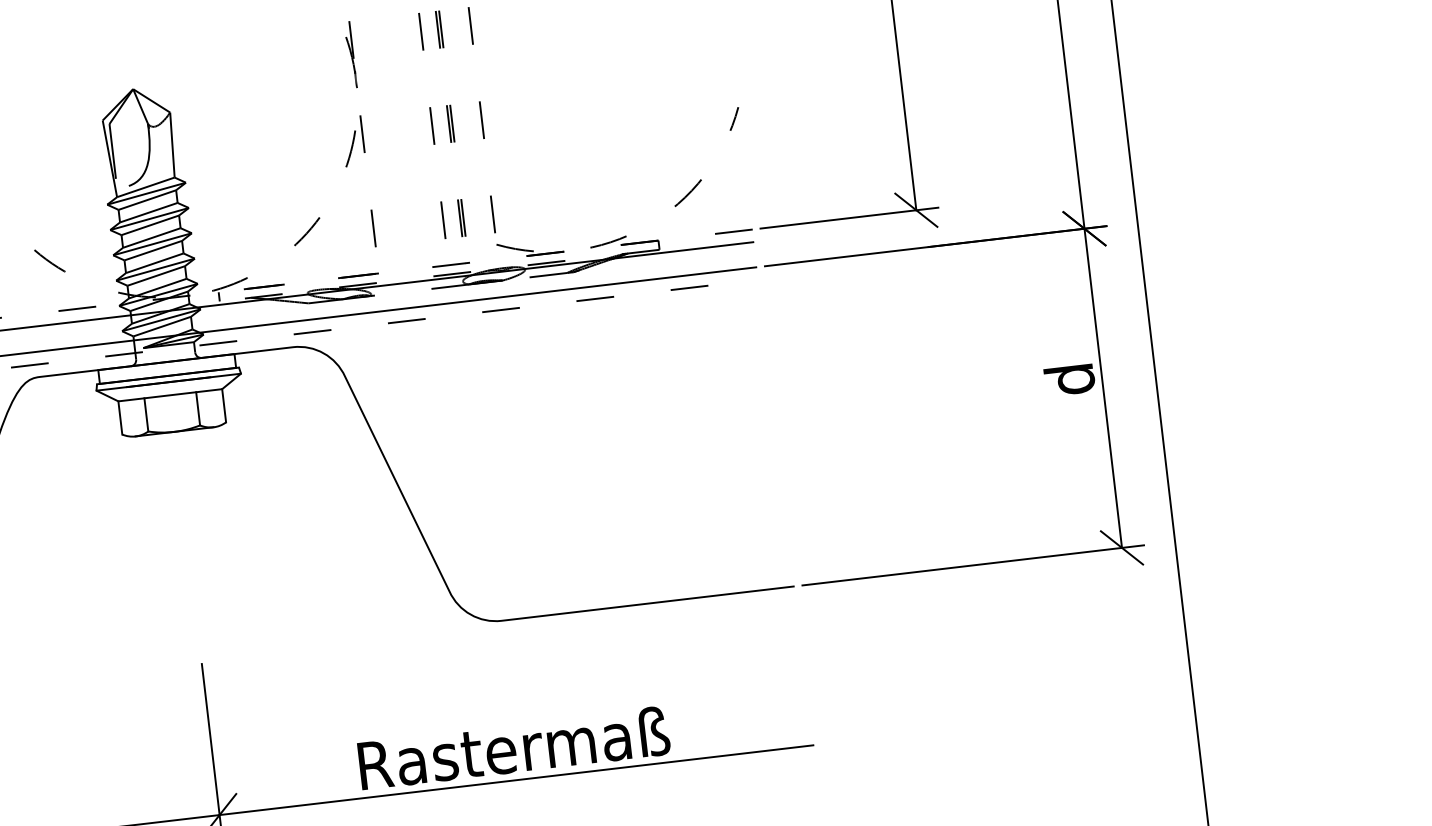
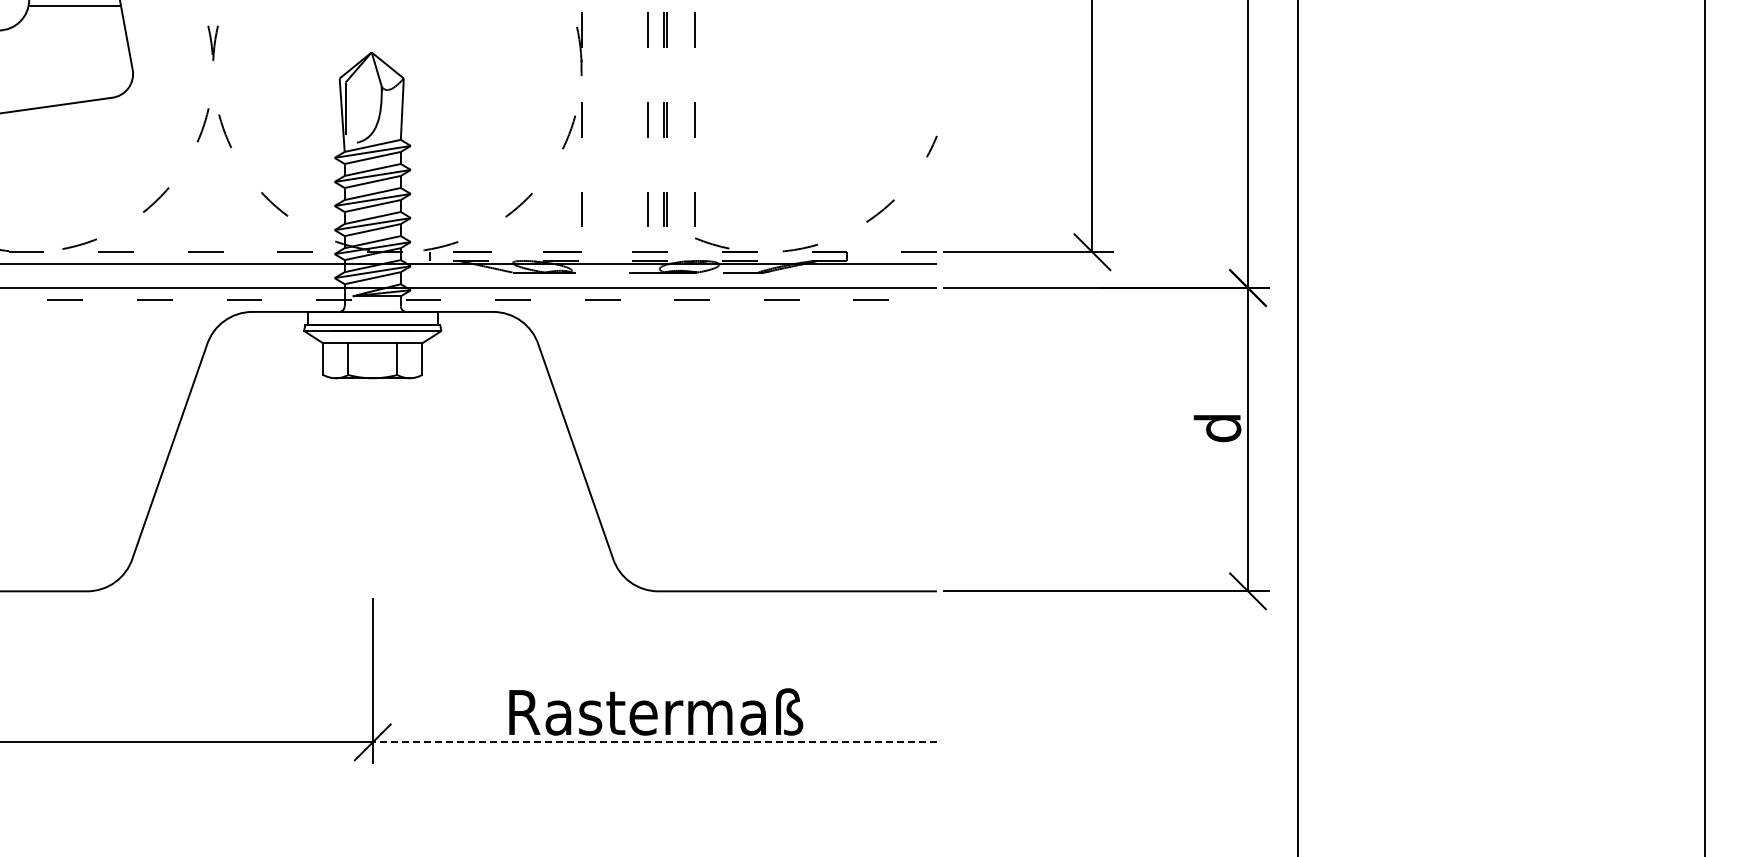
line: (516, 780) -> (654, 742), solid -> dashed

